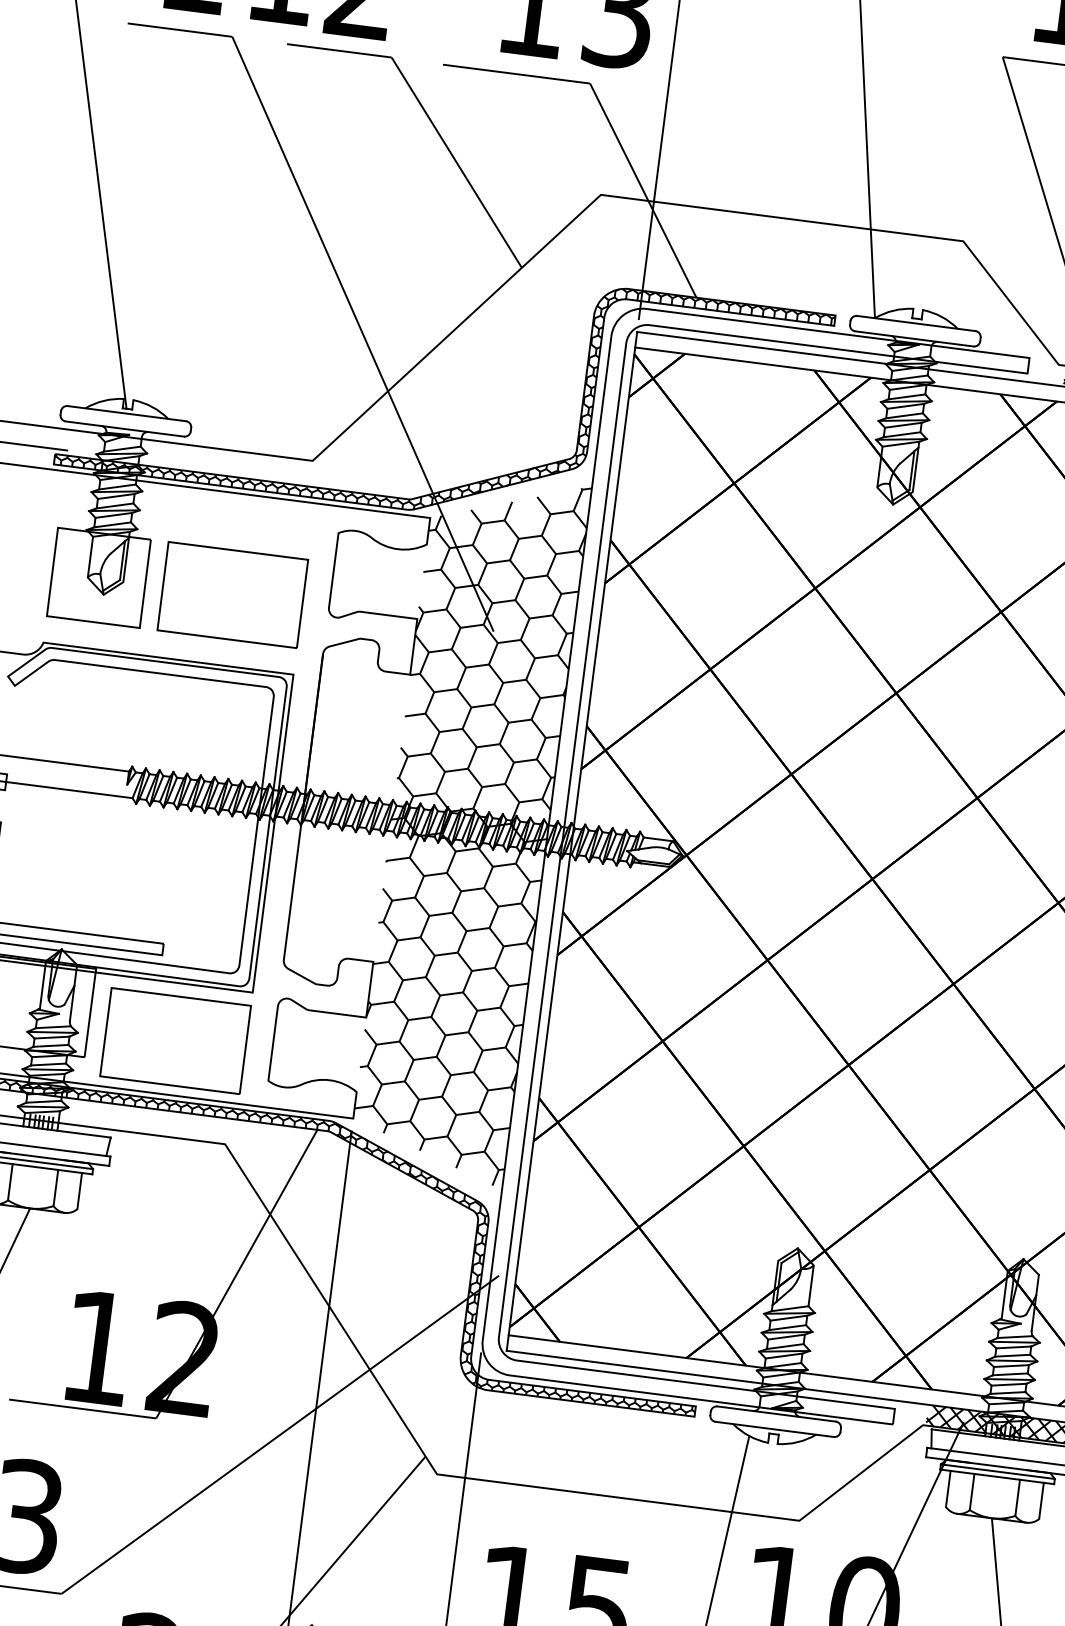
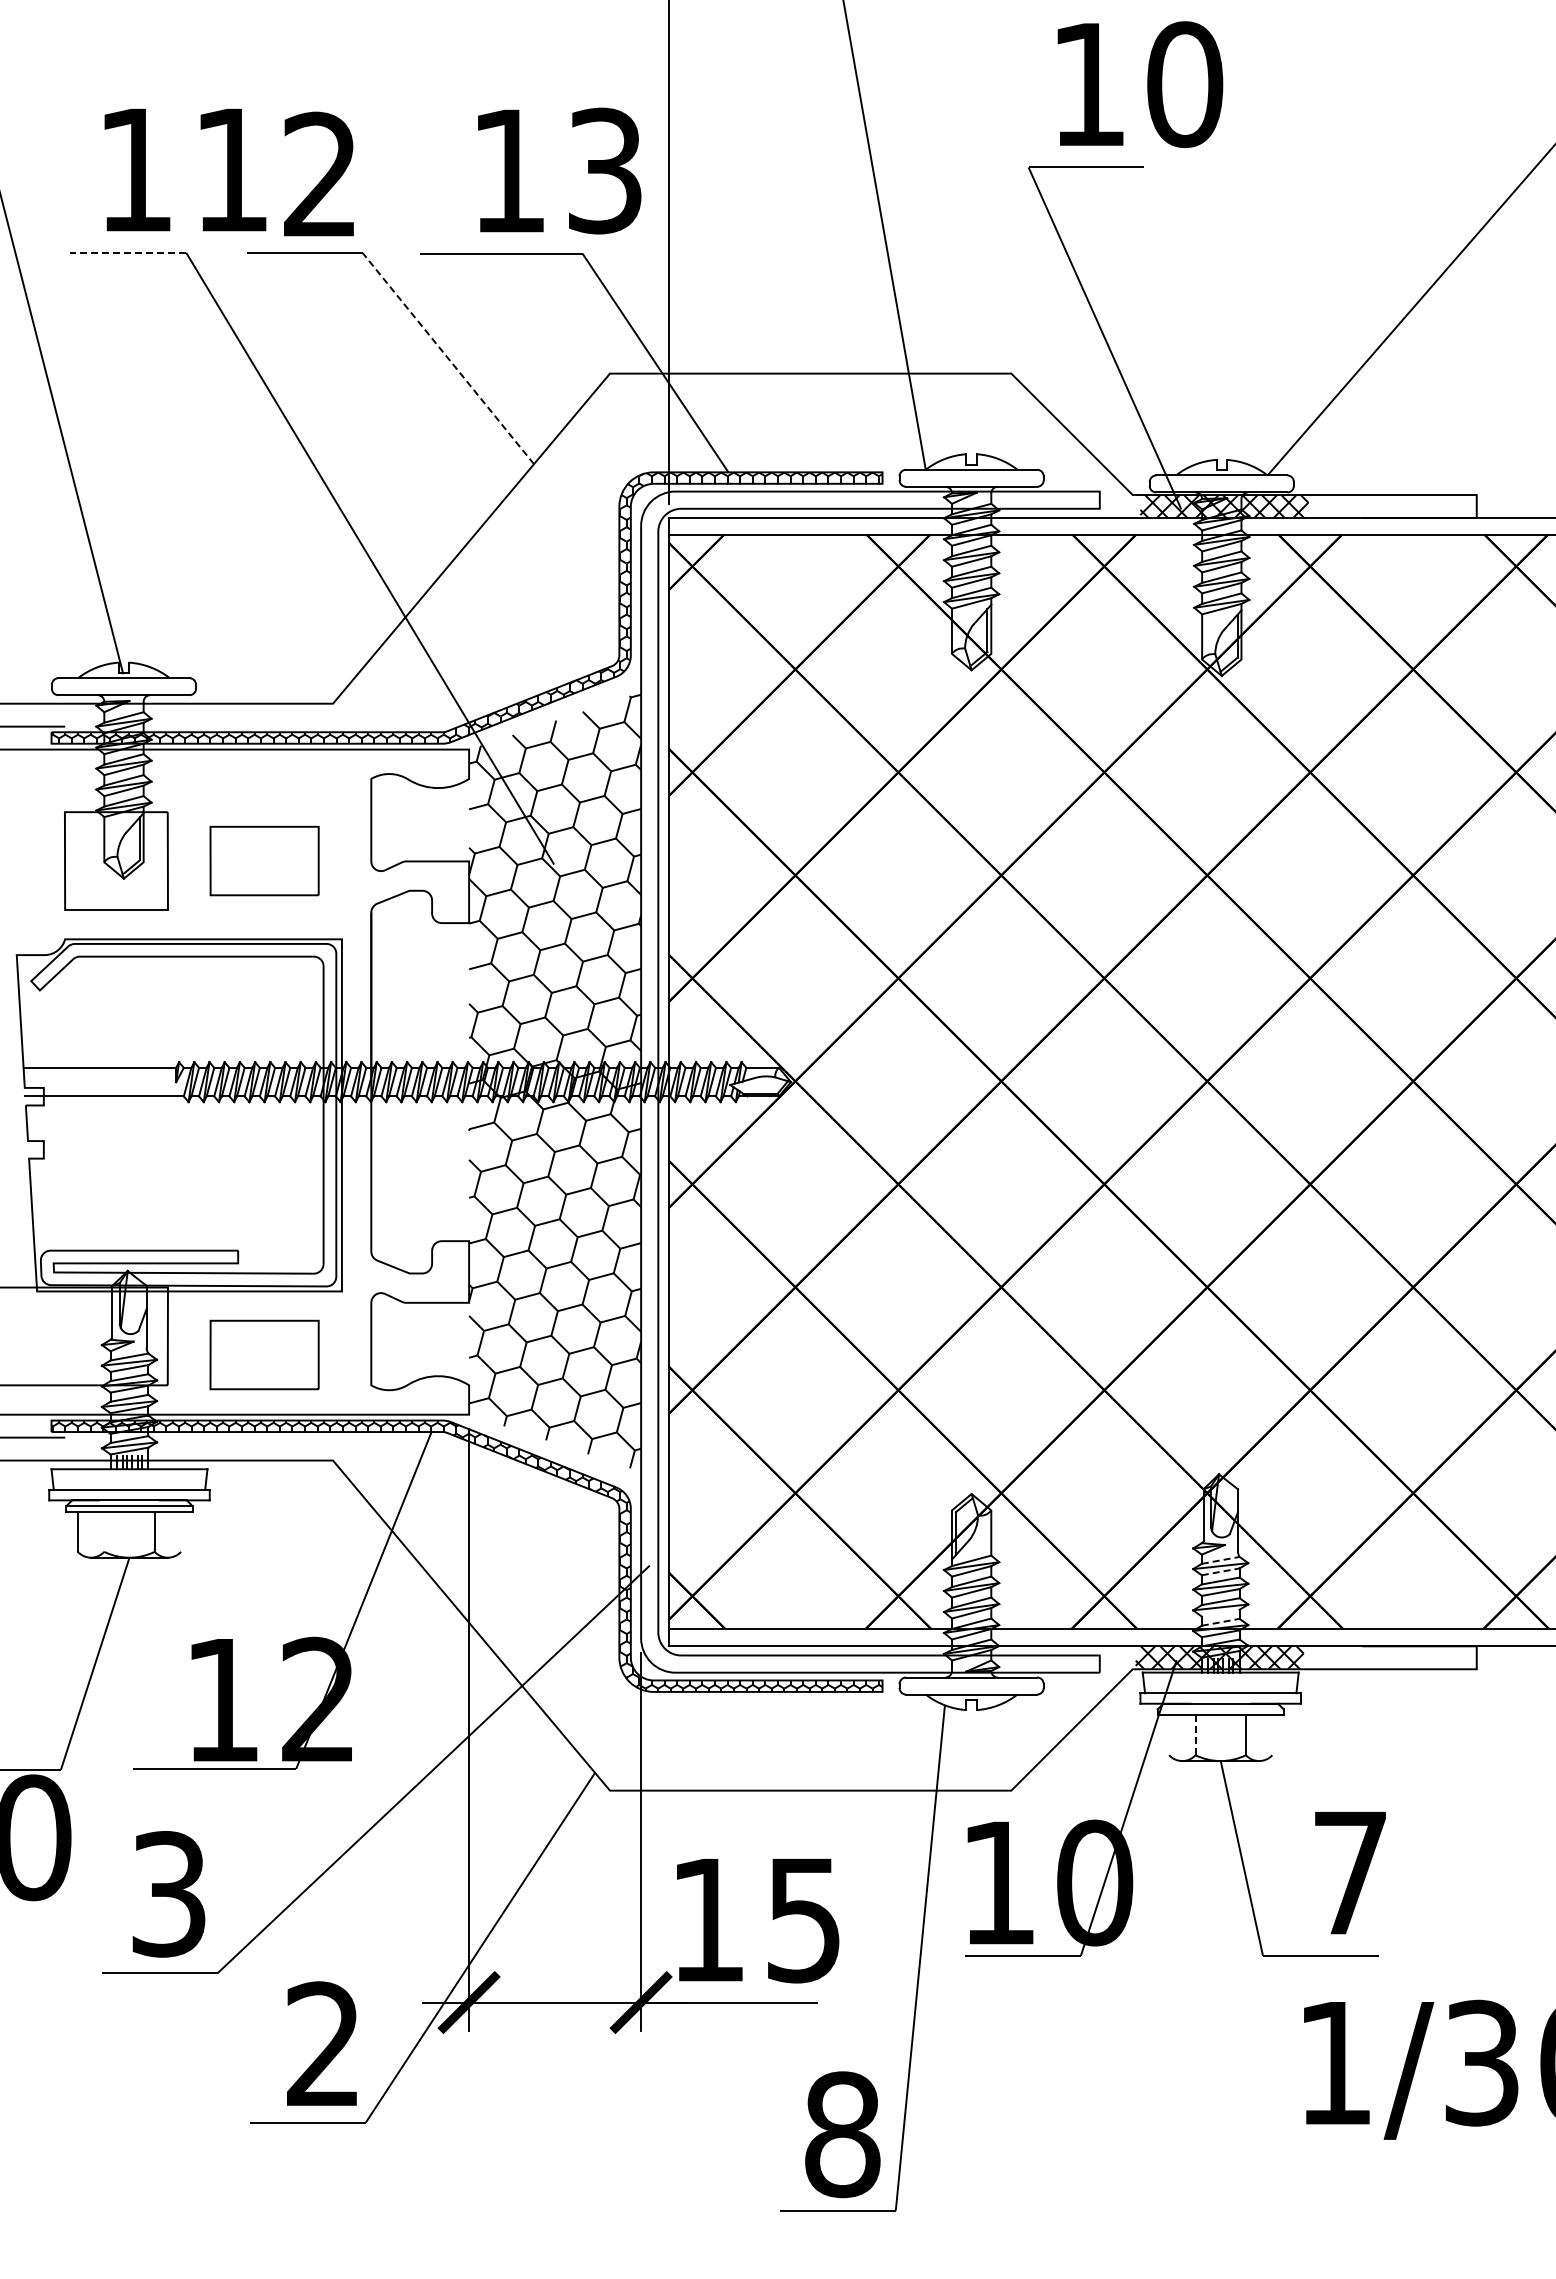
line: (180, 29) -> (128, 252), solid -> dashed
line: (456, 162) -> (448, 358), solid -> dashed
part: (232, 594) -> (264, 860), size x0.7
part: (175, 1040) -> (264, 1354), size x0.7
line: (10, 1181) -> (104, 1531), removed
line: (80, 1190) -> (181, 1531), removed
line: (1015, 1337) -> (1221, 1560), solid -> dashed
line: (1014, 1347) -> (1221, 1571), solid -> dashed
line: (1008, 1384) -> (1220, 1612), removed
line: (1008, 1393) -> (1221, 1622), solid -> dashed
line: (997, 1471) -> (1220, 1709), removed
line: (948, 1489) -> (1169, 1735), removed
line: (972, 1492) -> (1195, 1735), solid -> dashed
line: (1041, 1501) -> (1272, 1735), removed

